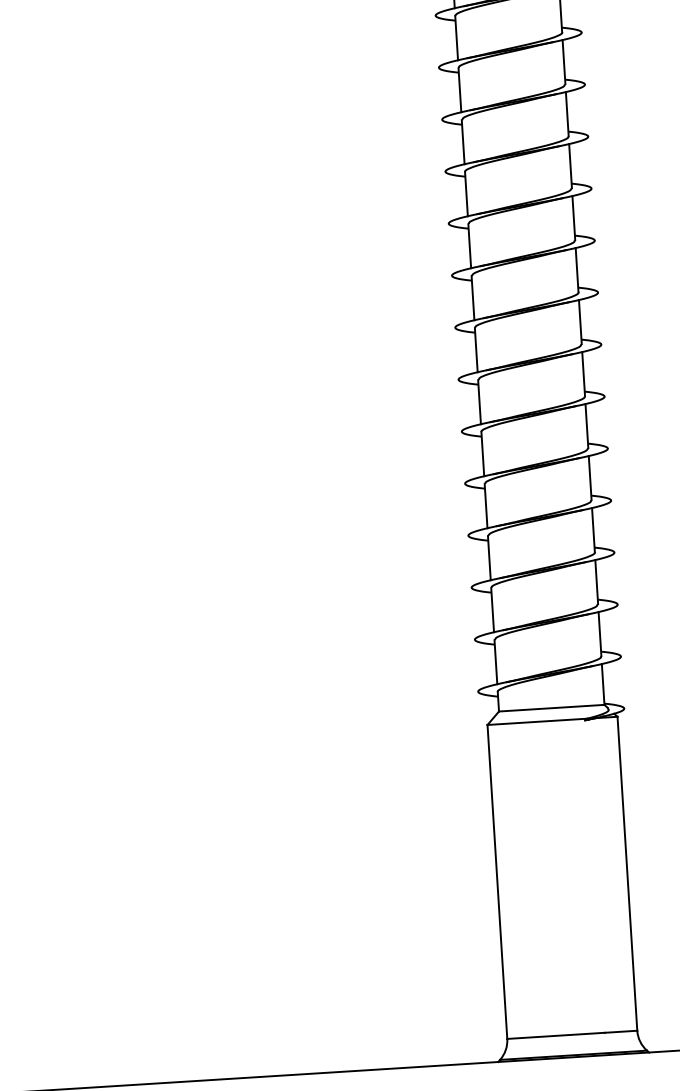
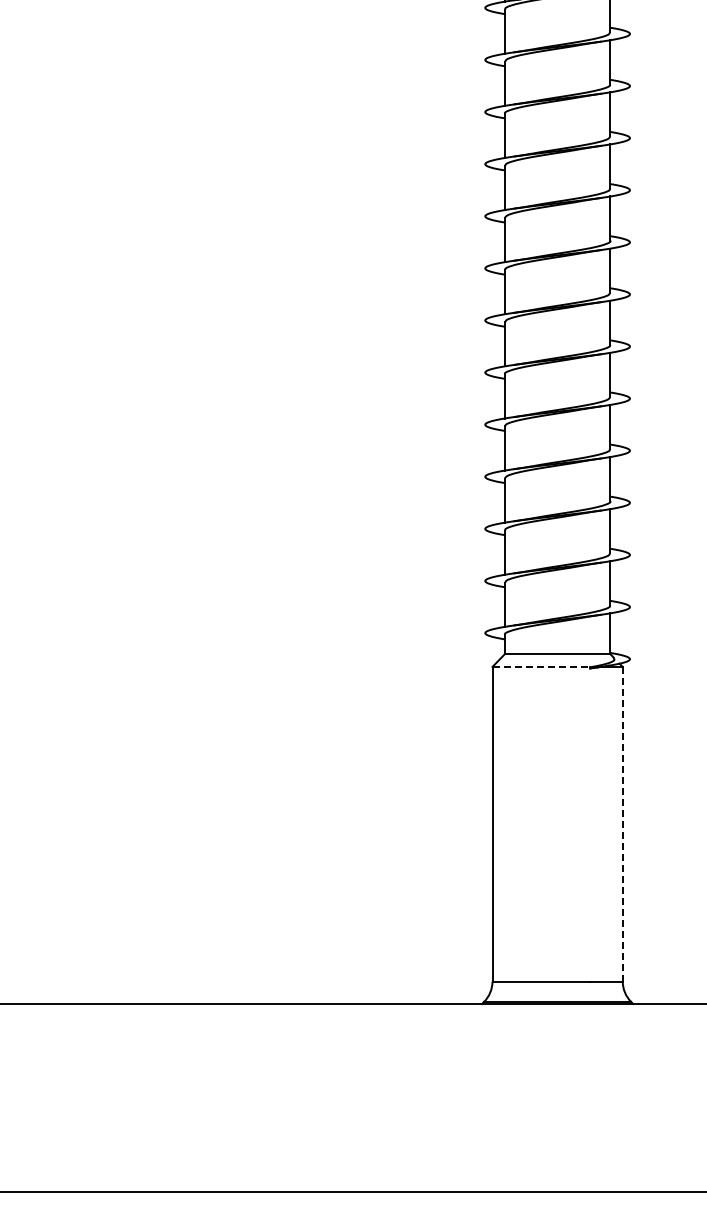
line: (537, 721) -> (542, 666), solid -> dashed
line: (627, 873) -> (622, 823), solid -> dashed

